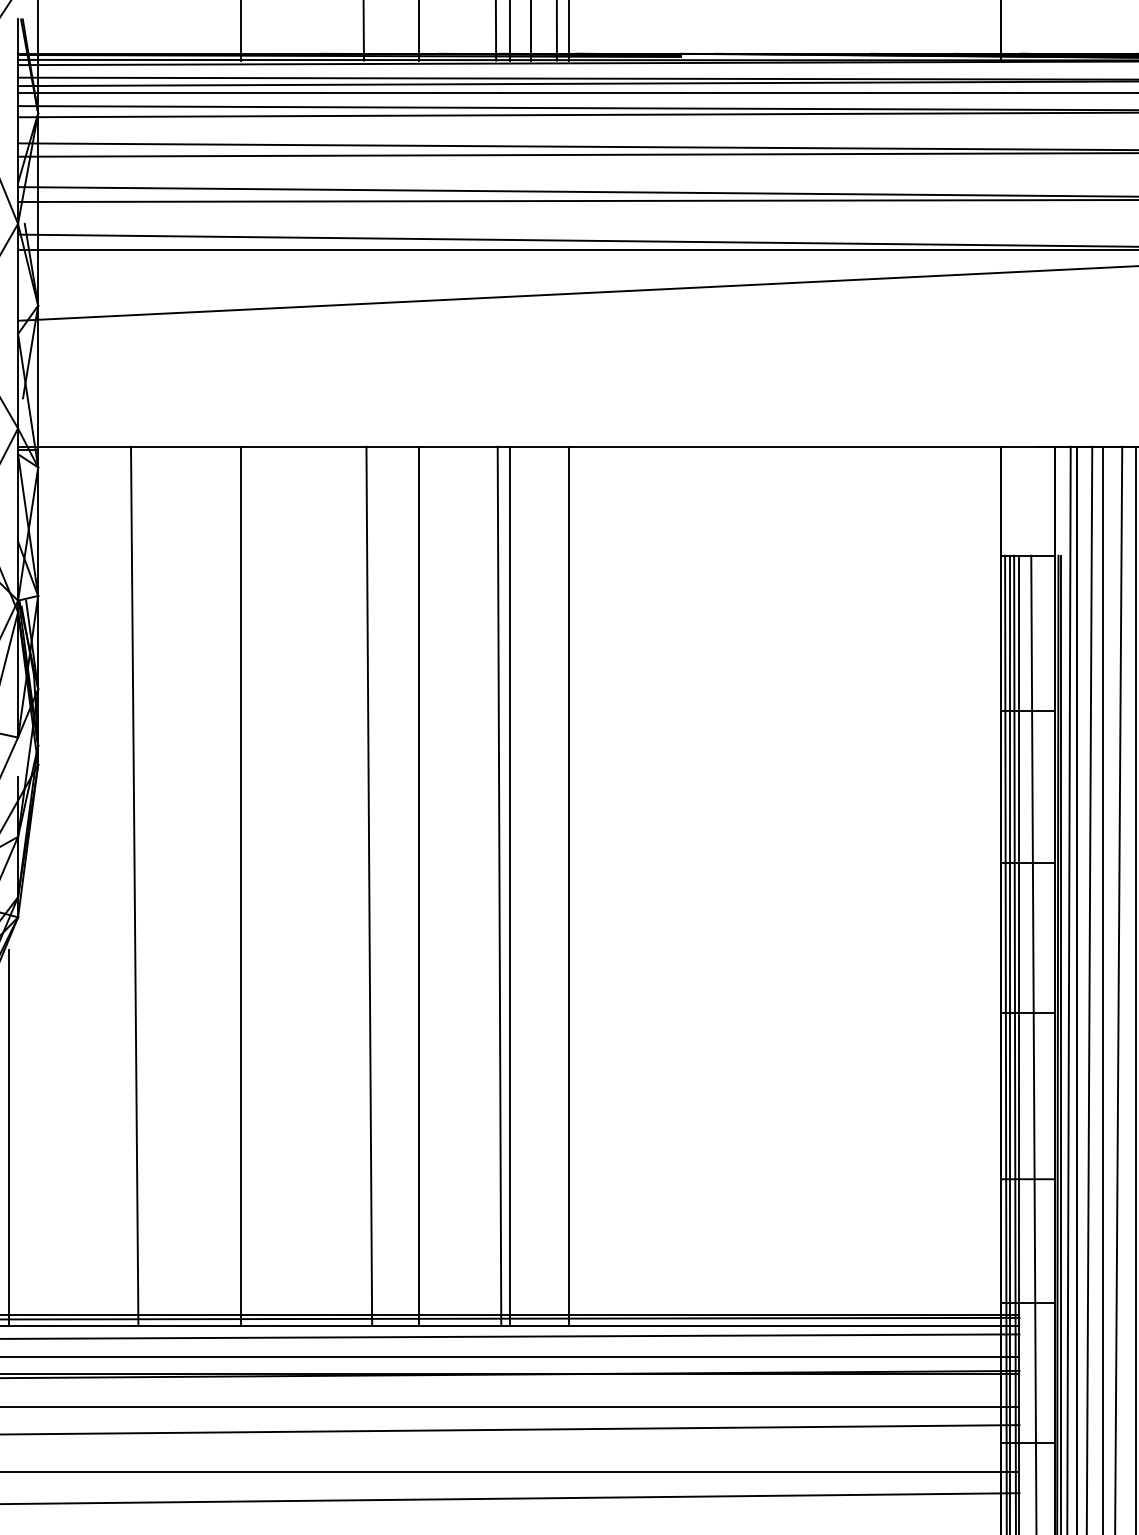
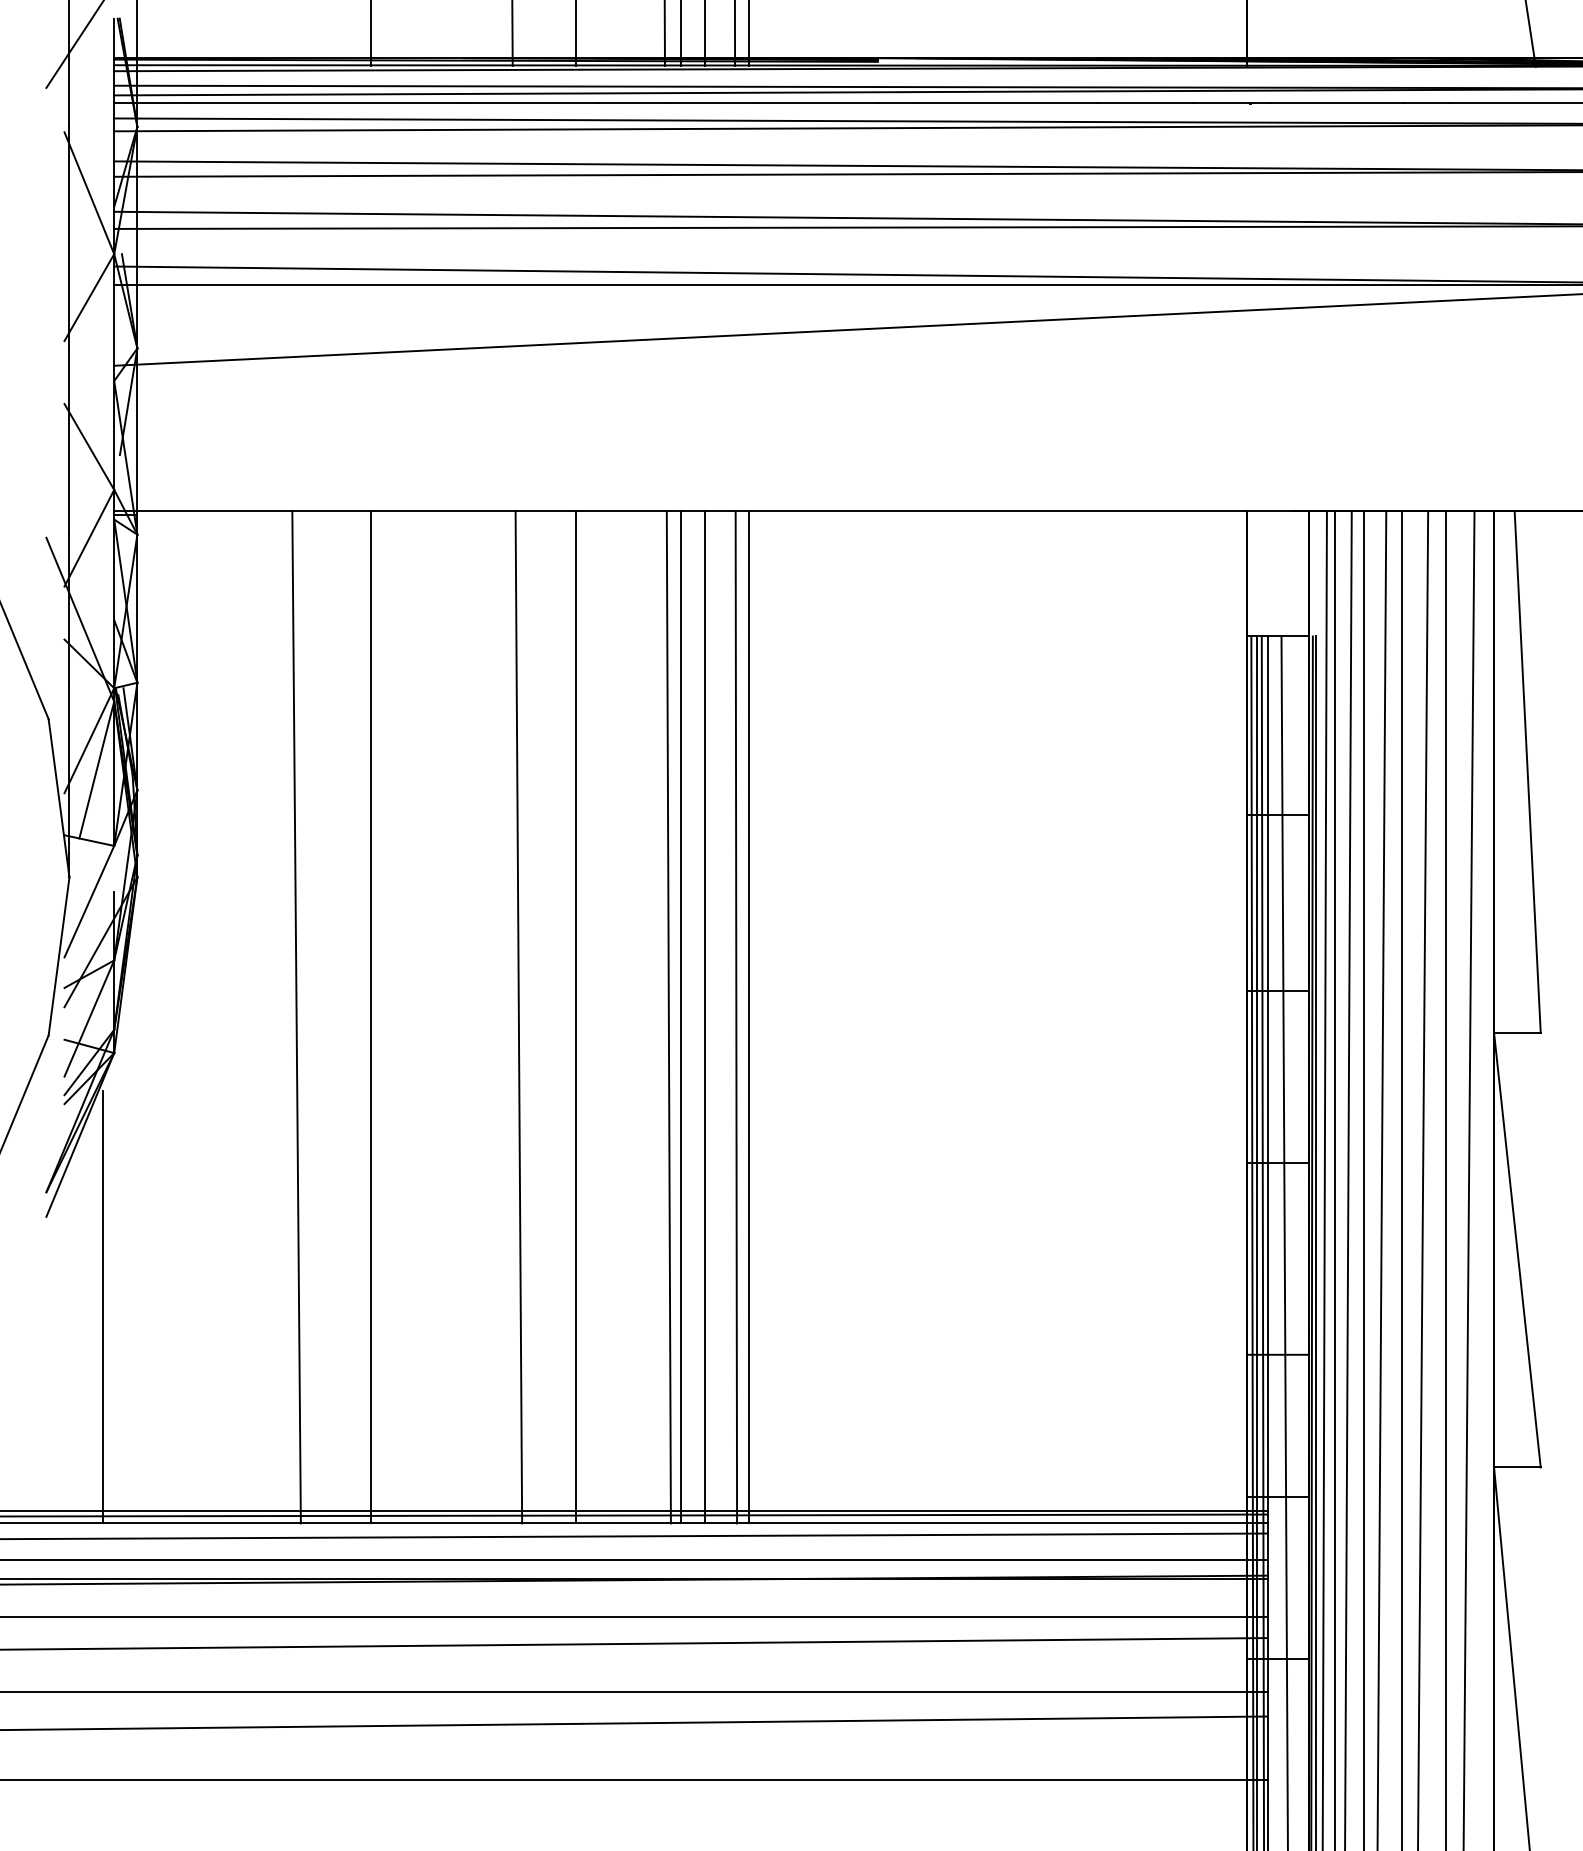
line: (134, 885) -> (296, 1016), moved
line: (530, 885) -> (704, 1016), added
line: (558, 885) -> (736, 1016), added

